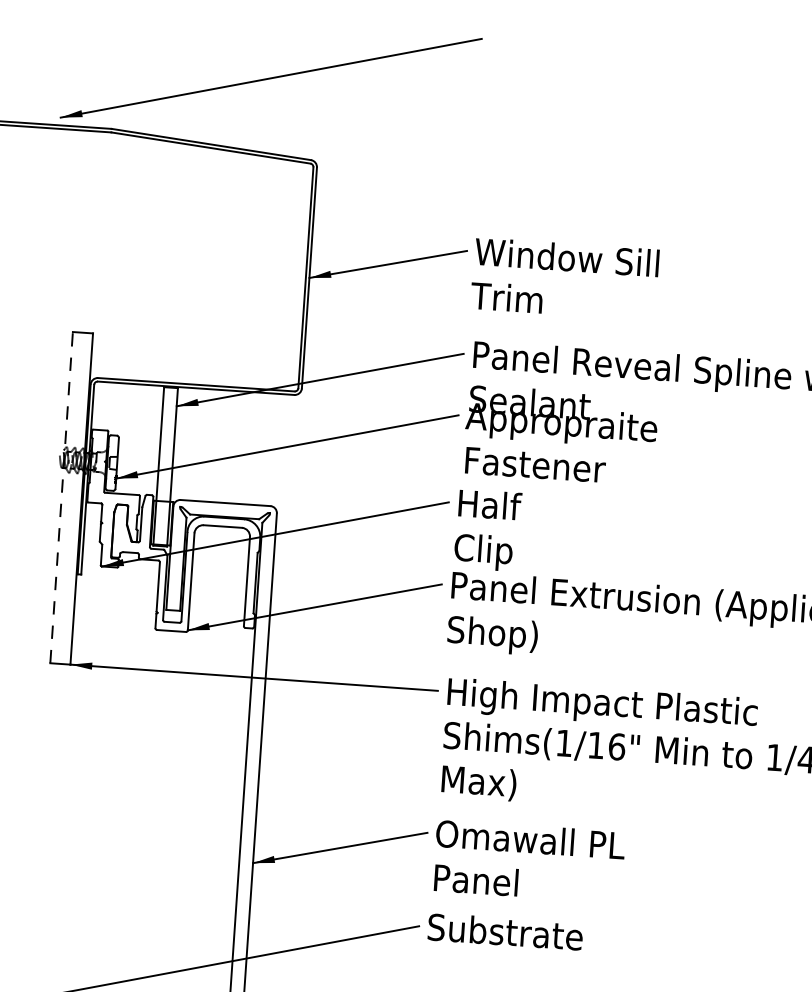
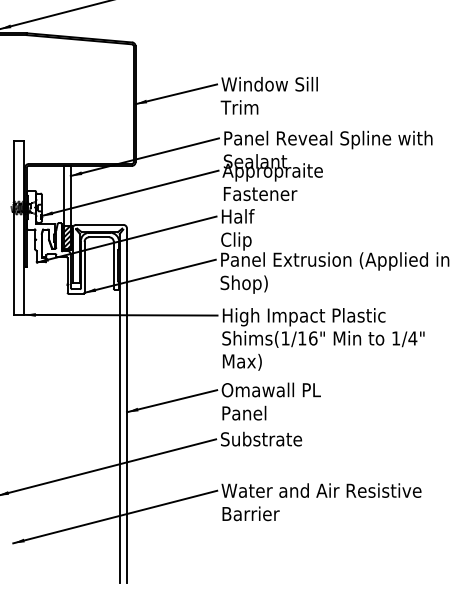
line: (60, 496) -> (13, 227), dashed -> solid
hatch: (162, 522) -> (67, 237), added

